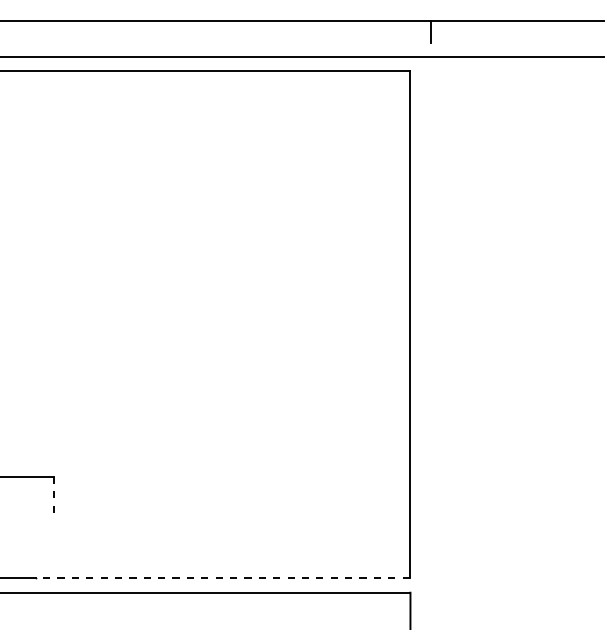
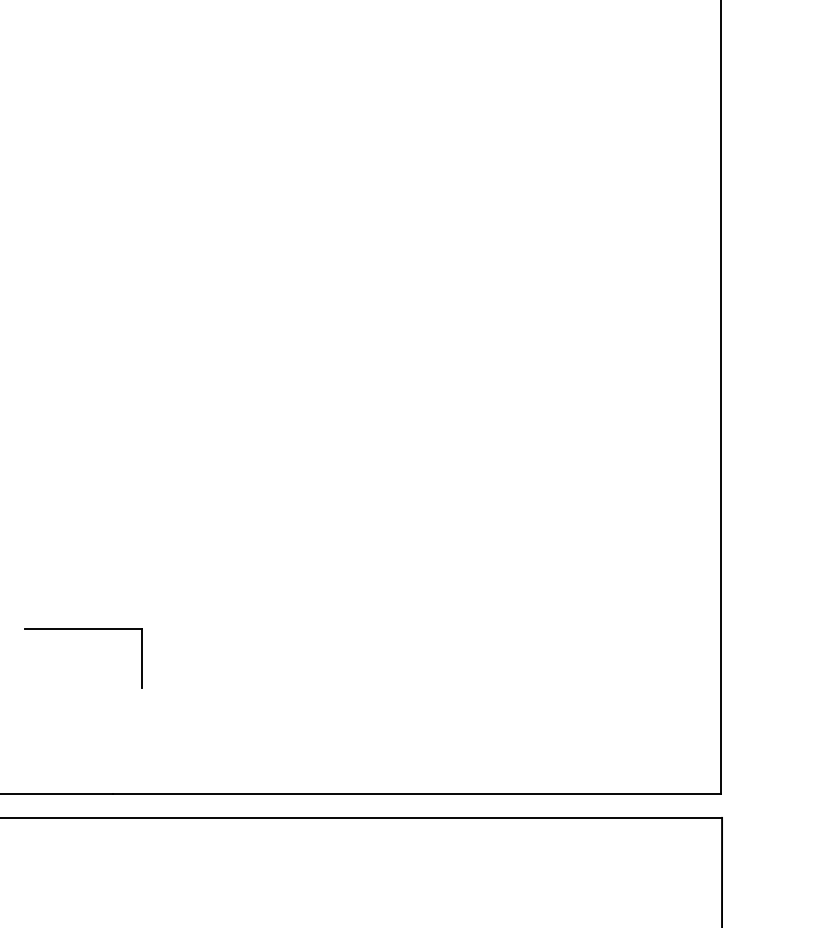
line: (53, 494) -> (141, 658), dashed -> solid
line: (222, 578) -> (416, 794), dashed -> solid

